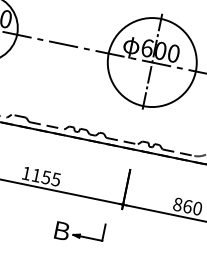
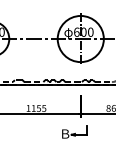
part: (79, 229) -> (74, 131), moved

